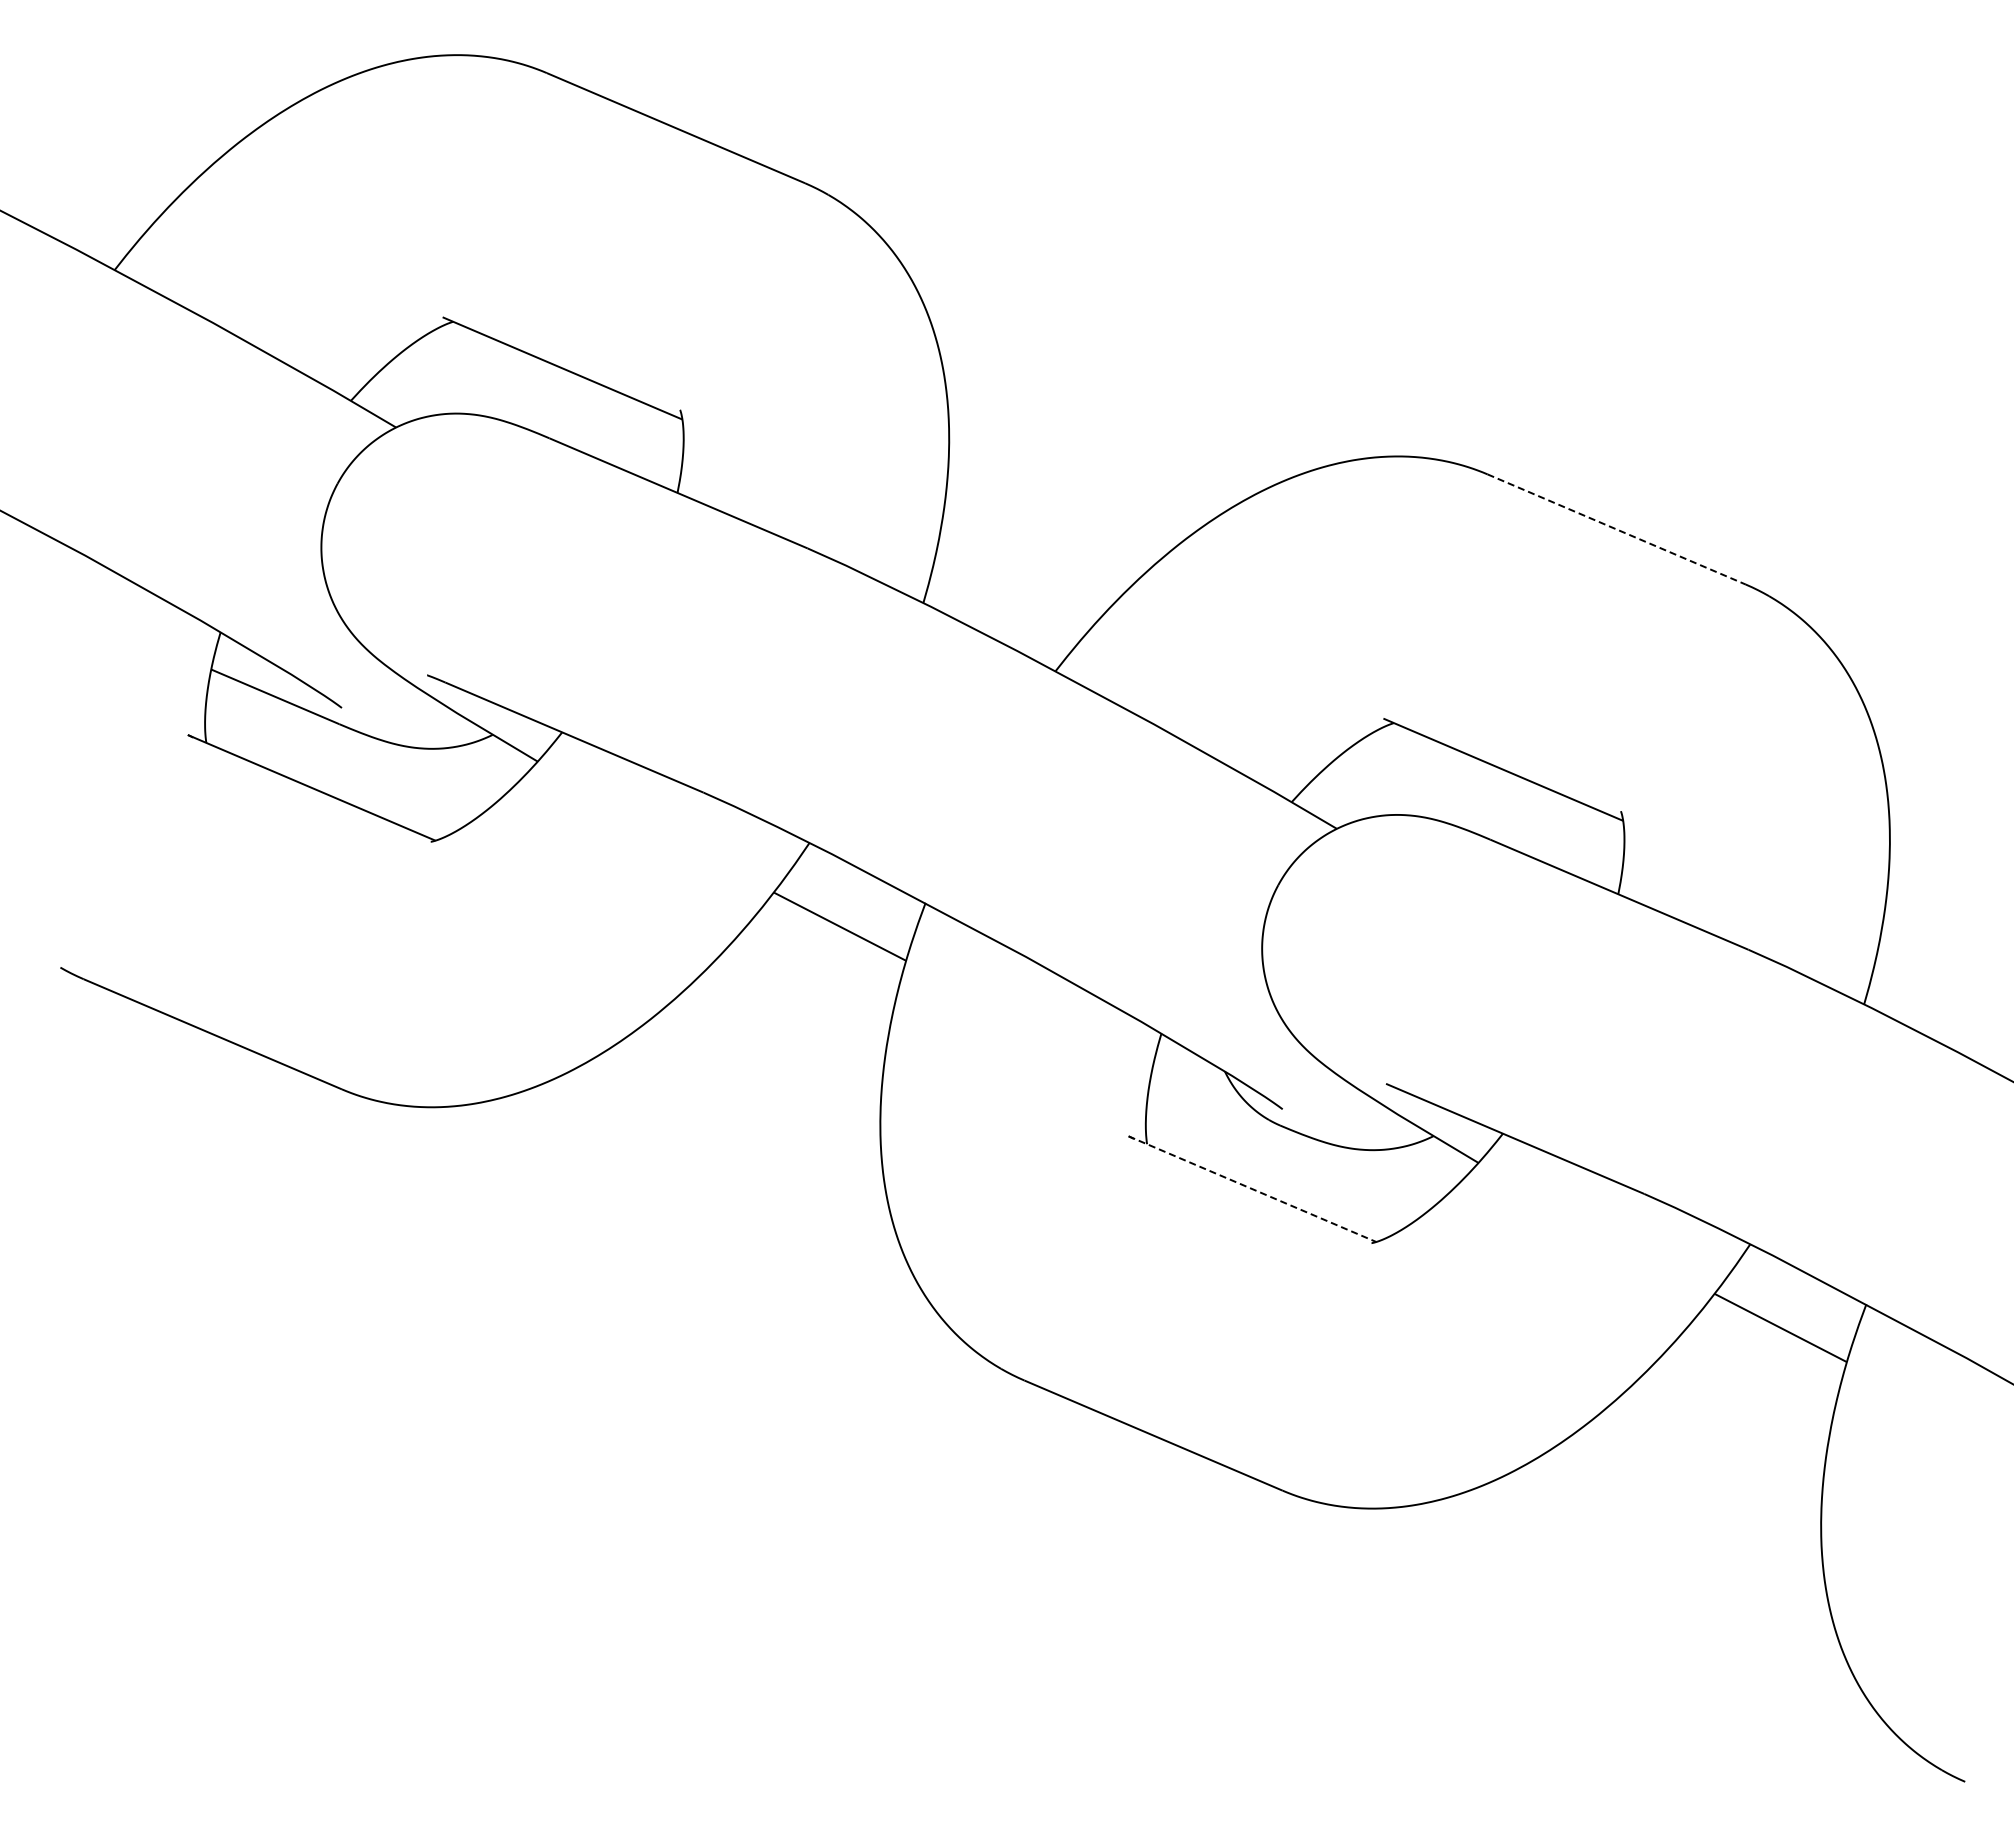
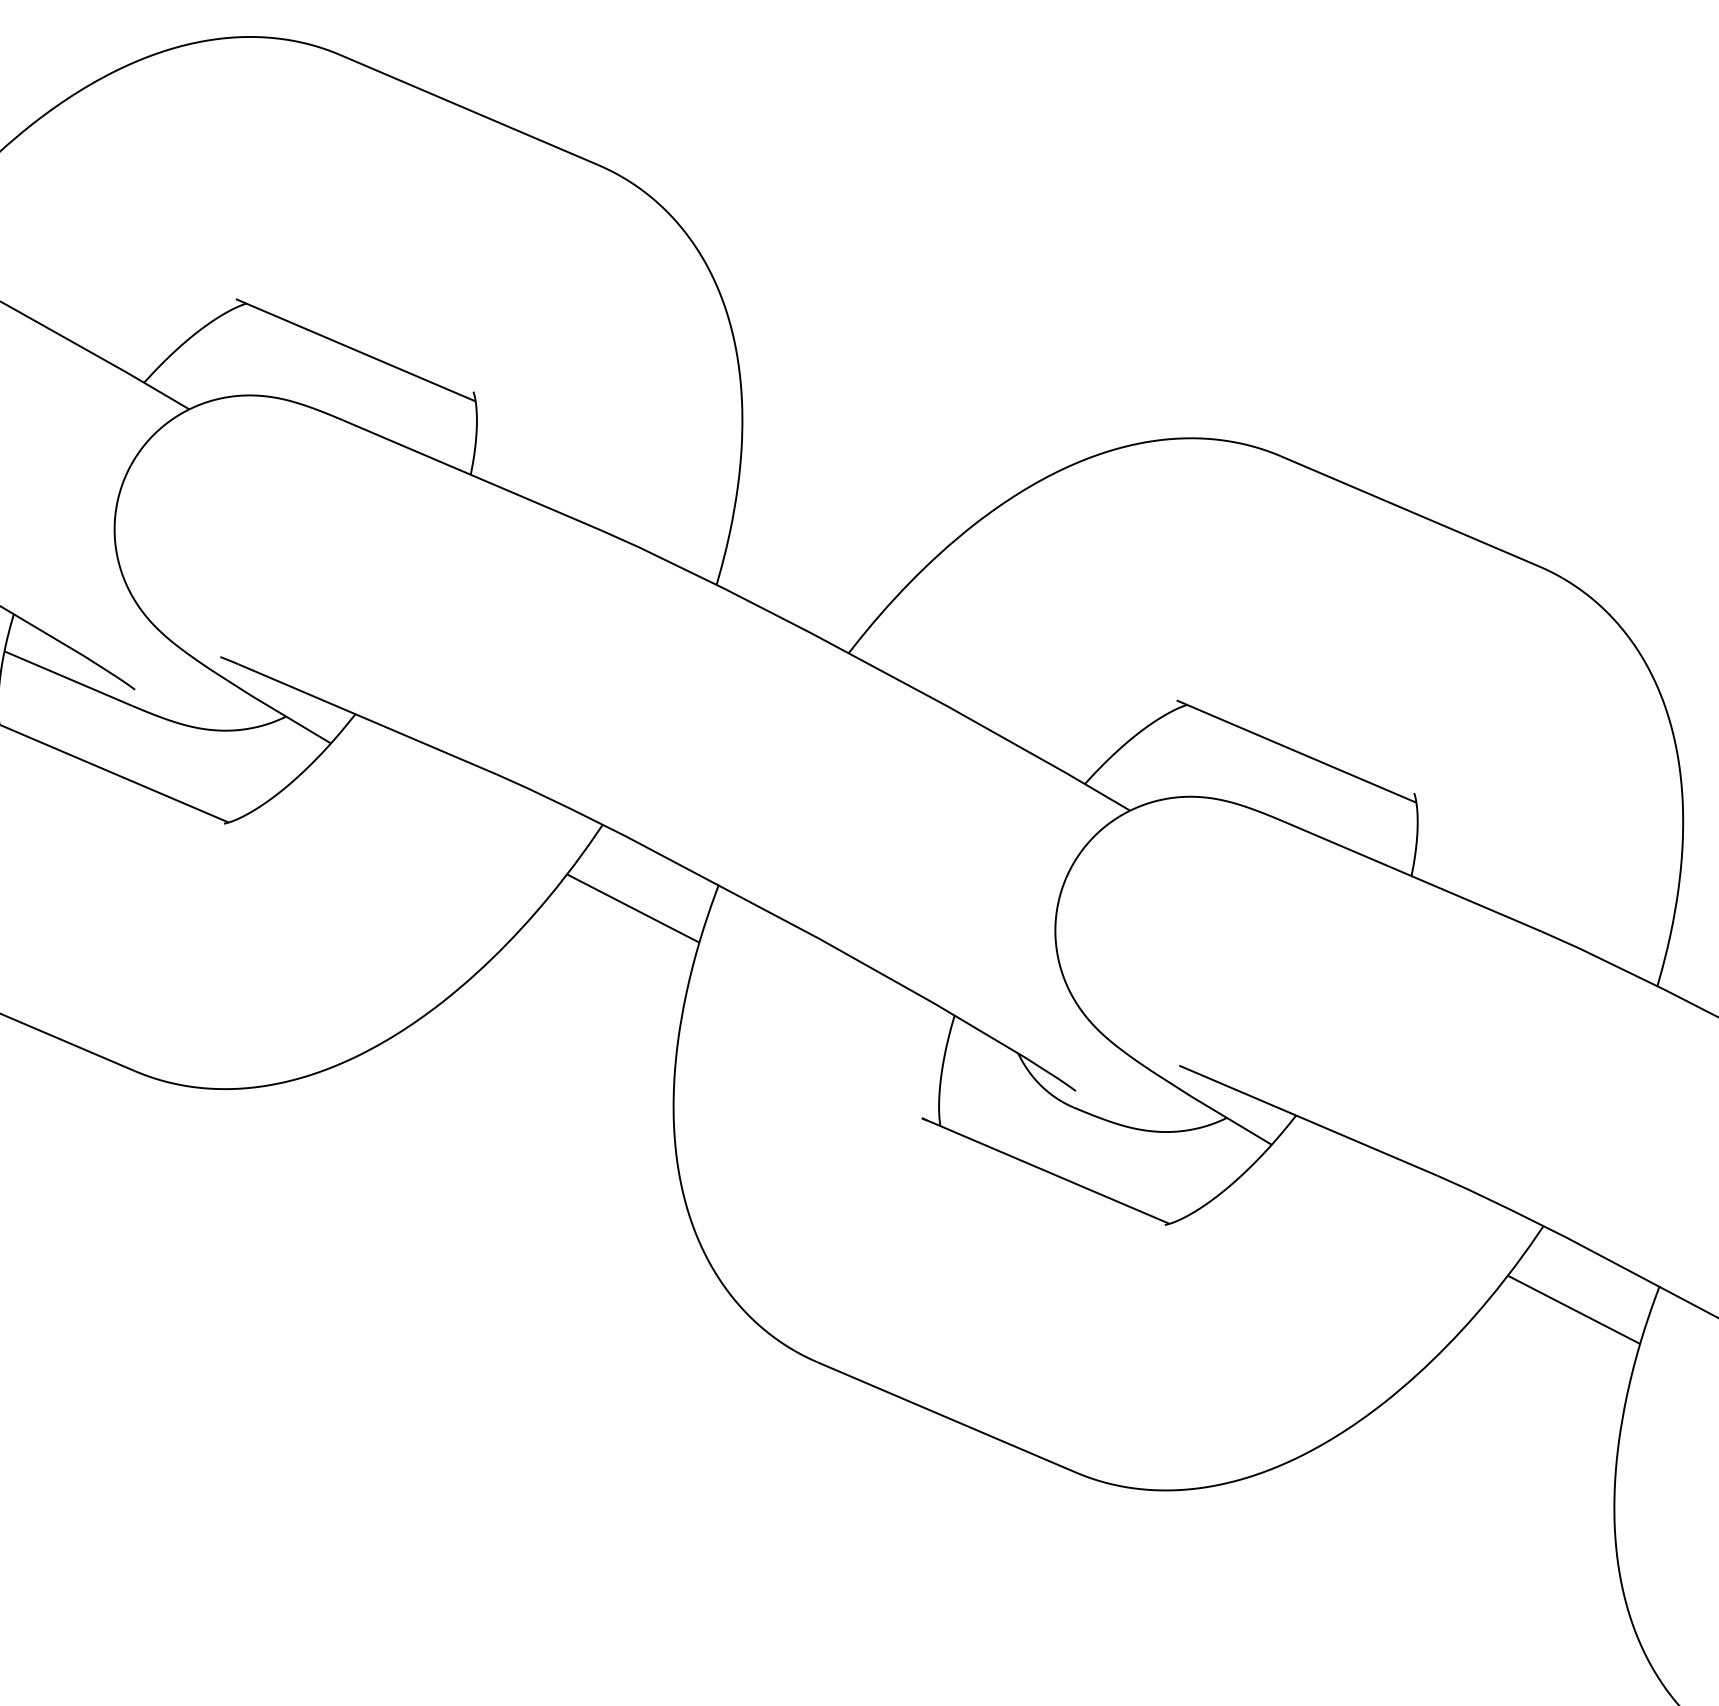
line: (1617, 529) -> (1410, 511), dashed -> solid
line: (1252, 1189) -> (1045, 1171), dashed -> solid

